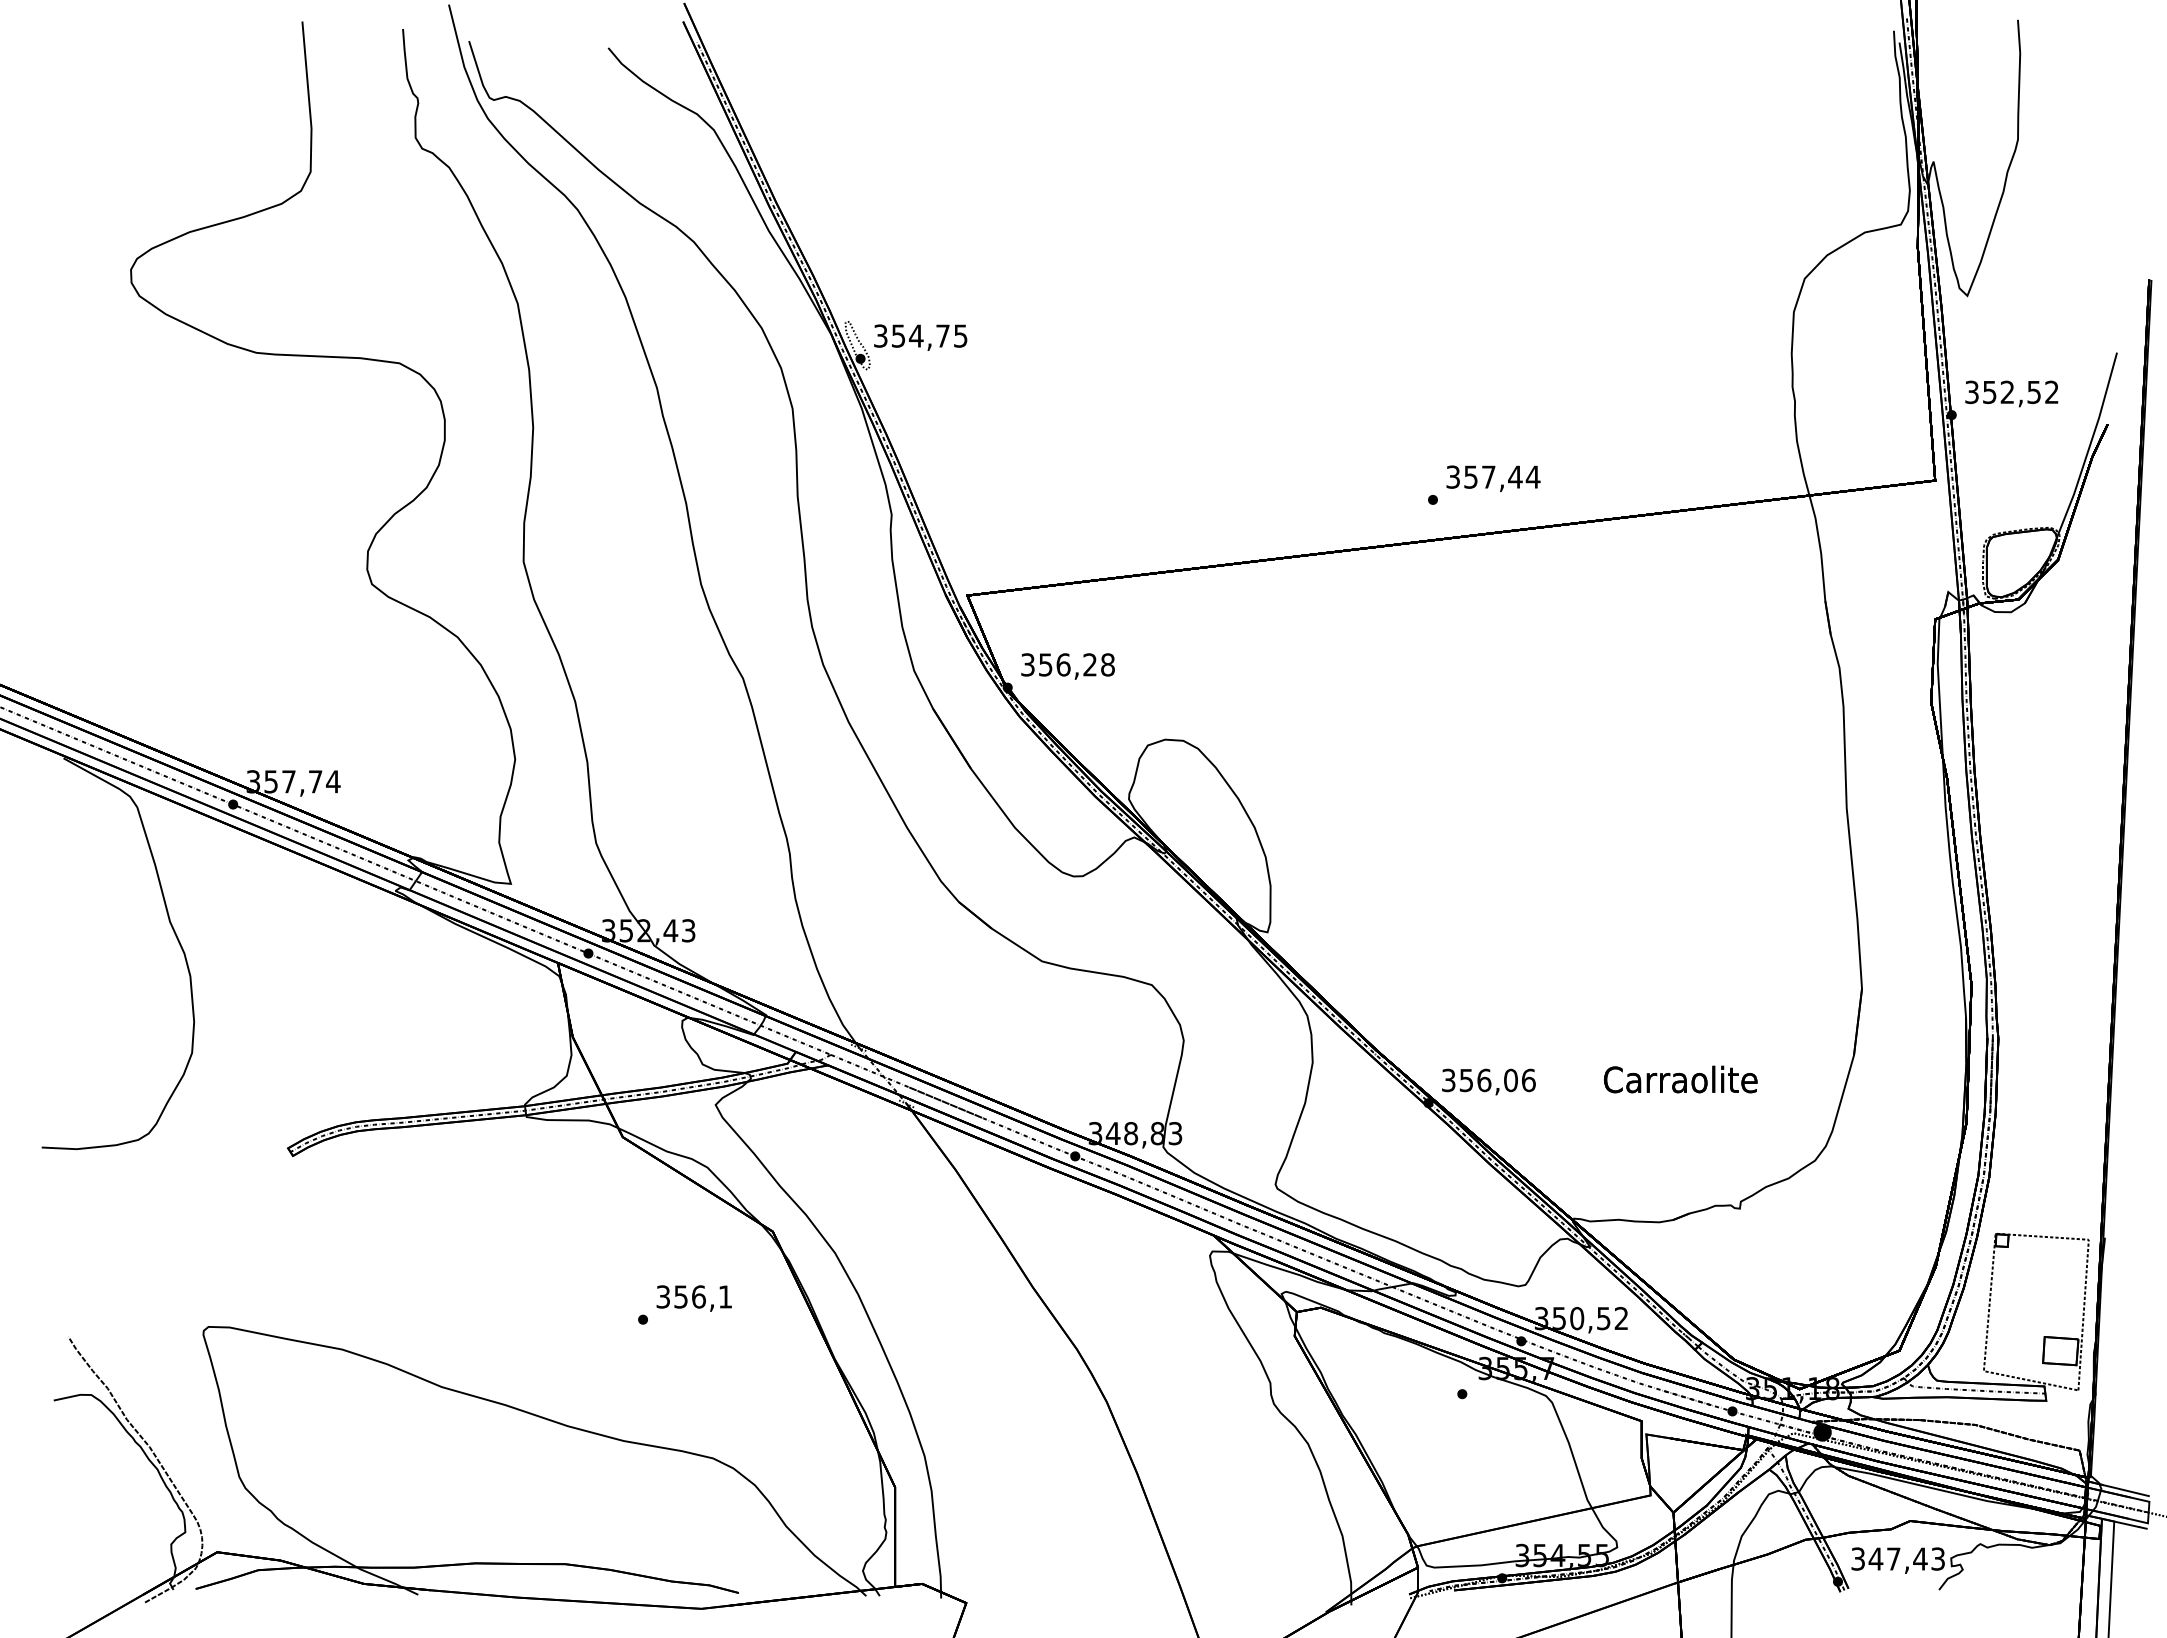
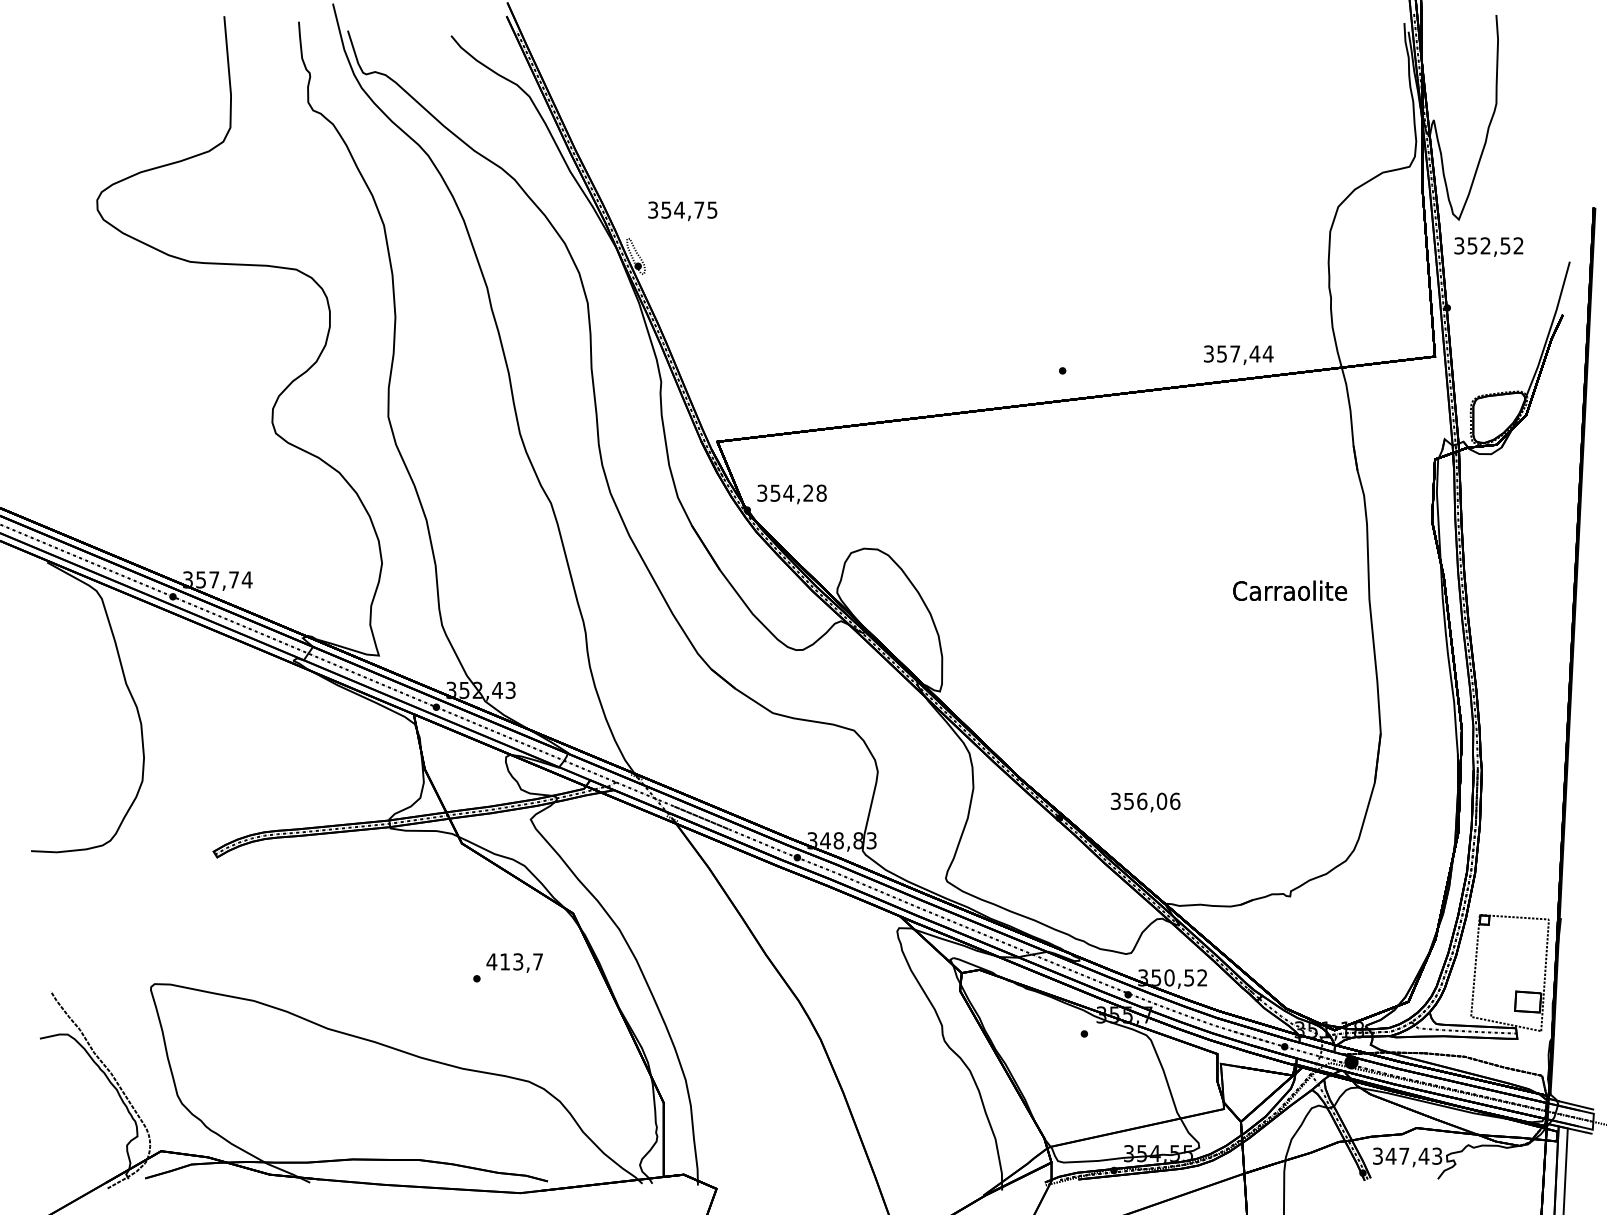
text: (920, 337) -> (682, 211), moved
text: (2011, 393) -> (1488, 246), moved
text: (1493, 478) -> (1238, 355), moved
text: (1063, 664) -> (788, 492), 356,28 -> 354,28
text: (1680, 1079) -> (1289, 590), moved
text: (1488, 1081) -> (1145, 802), moved
text: (693, 1296) -> (514, 961), 356,1 -> 413,7

